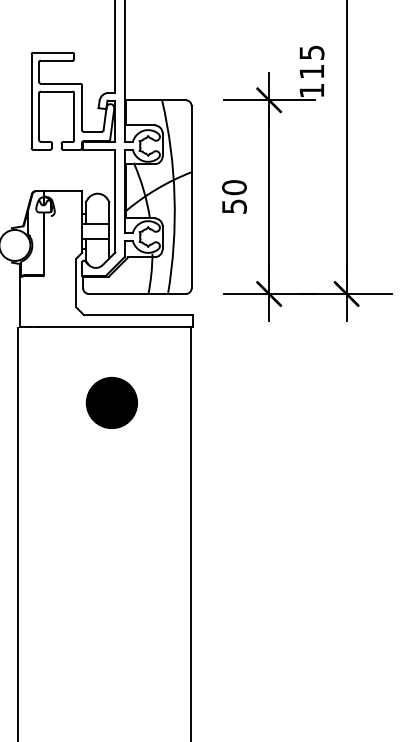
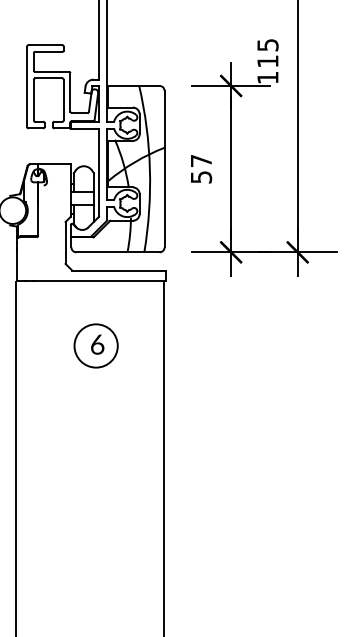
text: (234, 187) -> (201, 160), 50 -> 57
fill: (111, 402) -> (95, 345), removed

